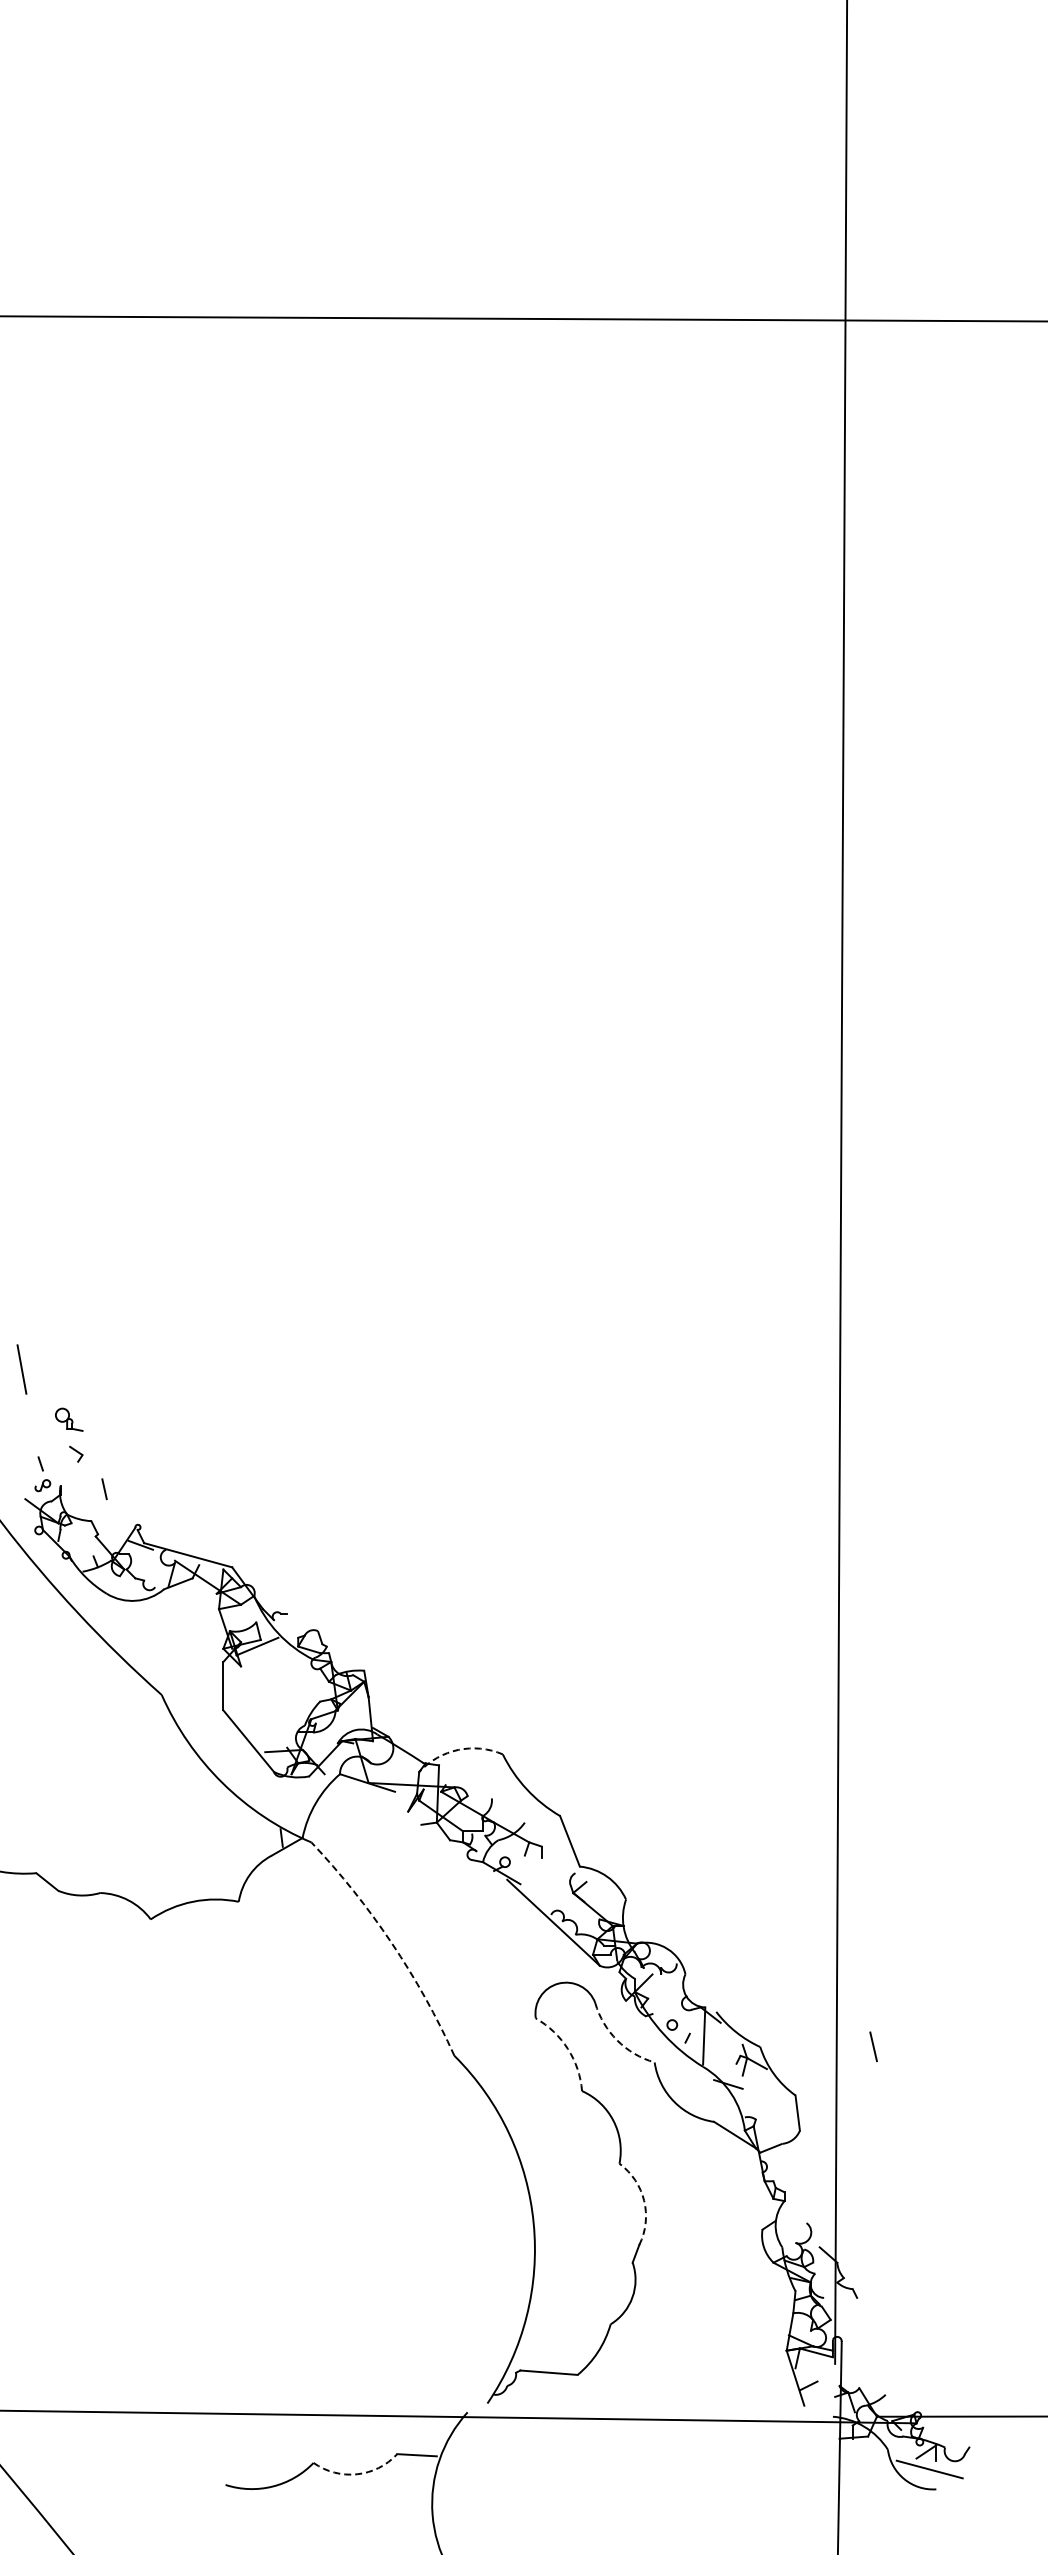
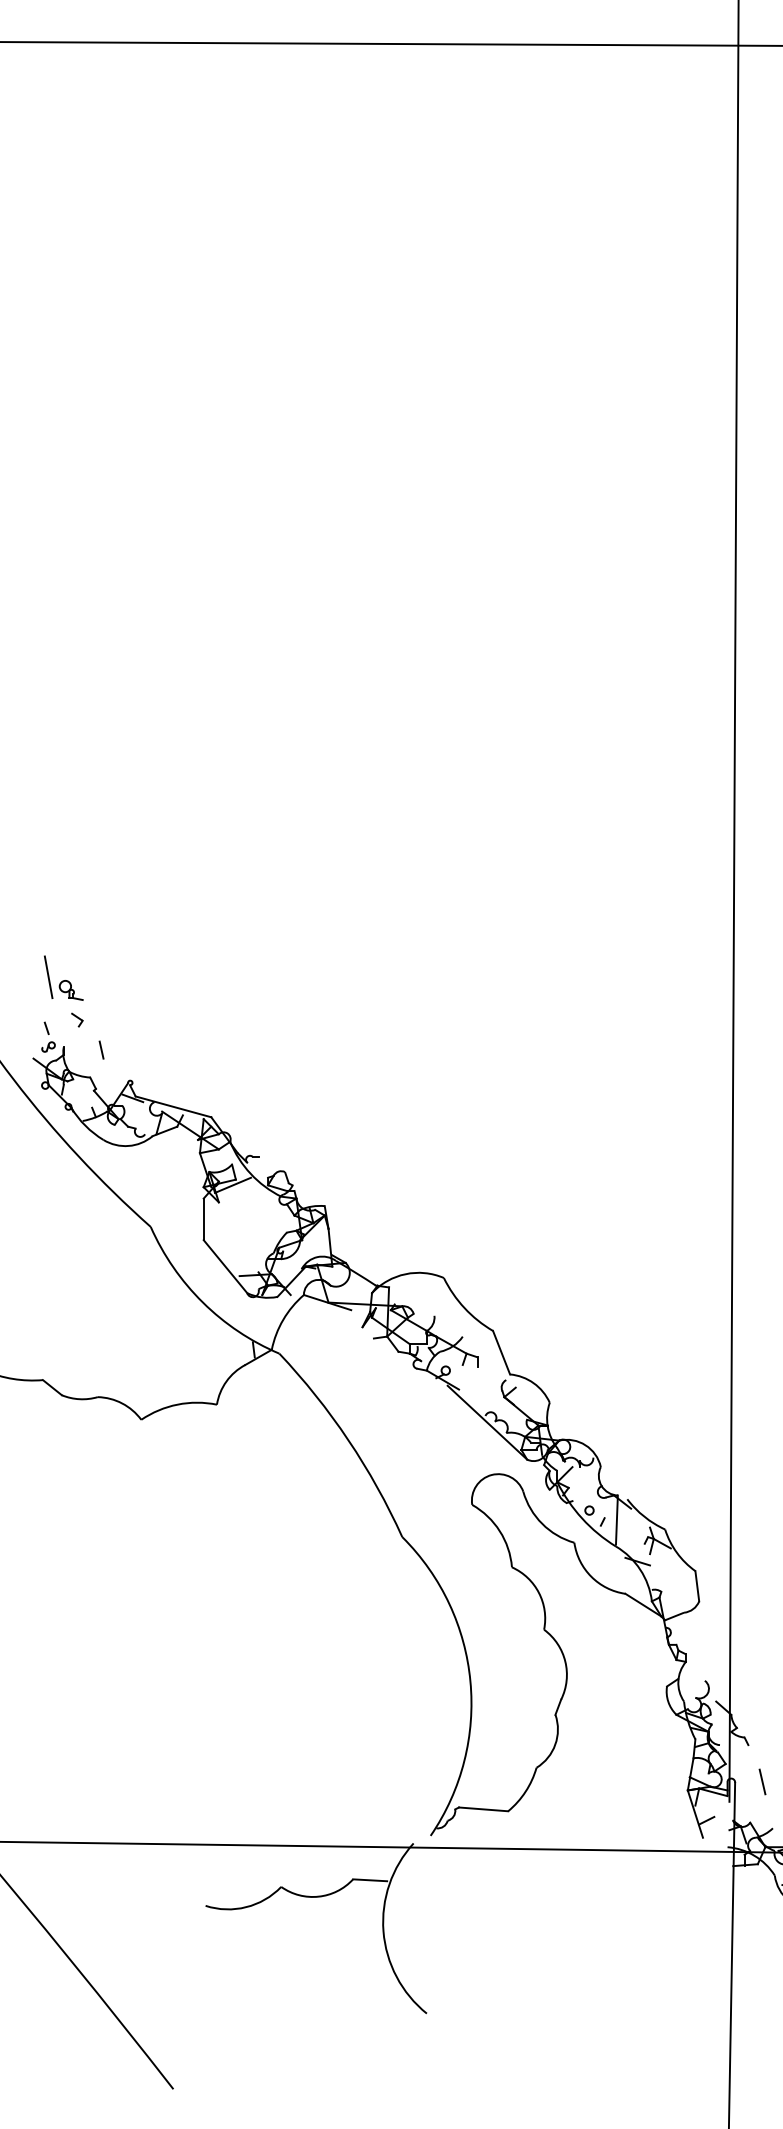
line: (21, 1369) -> (48, 977), moved
arc: (458, 1749) -> (405, 1273), dashed -> solid
arc: (391, 1943) -> (348, 1440), dashed -> solid
arc: (617, 2040) -> (542, 1523), dashed -> solid
line: (873, 2046) -> (762, 1781), moved
arc: (567, 2049) -> (499, 1531), dashed -> solid
arc: (644, 2200) -> (565, 1661), dashed -> solid
arc: (357, 2474) -> (318, 1896), dashed -> solid

